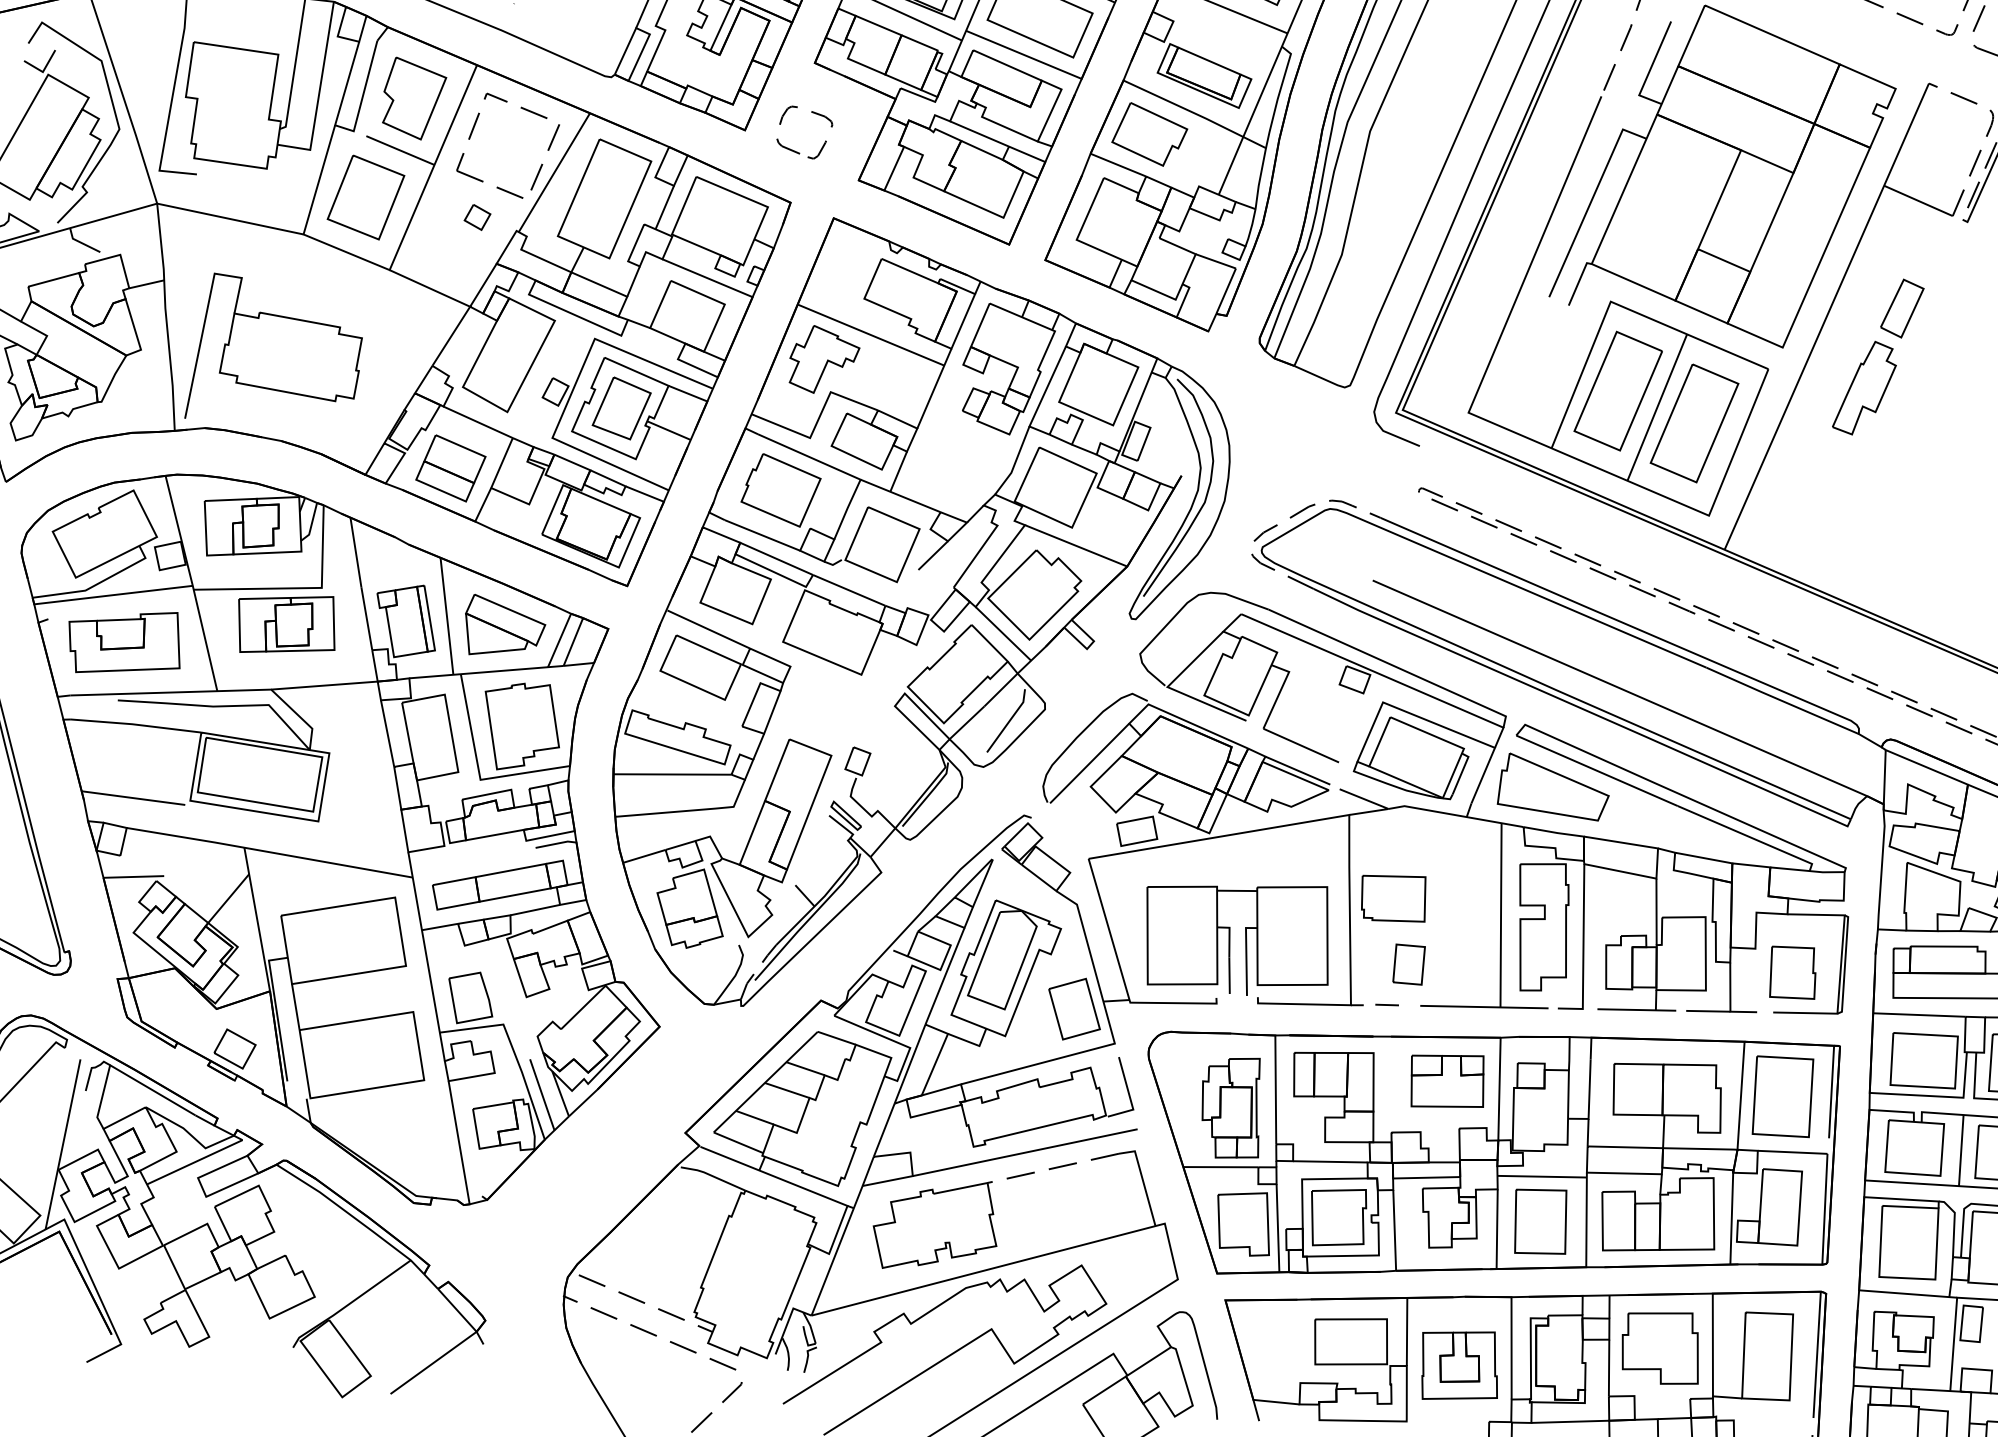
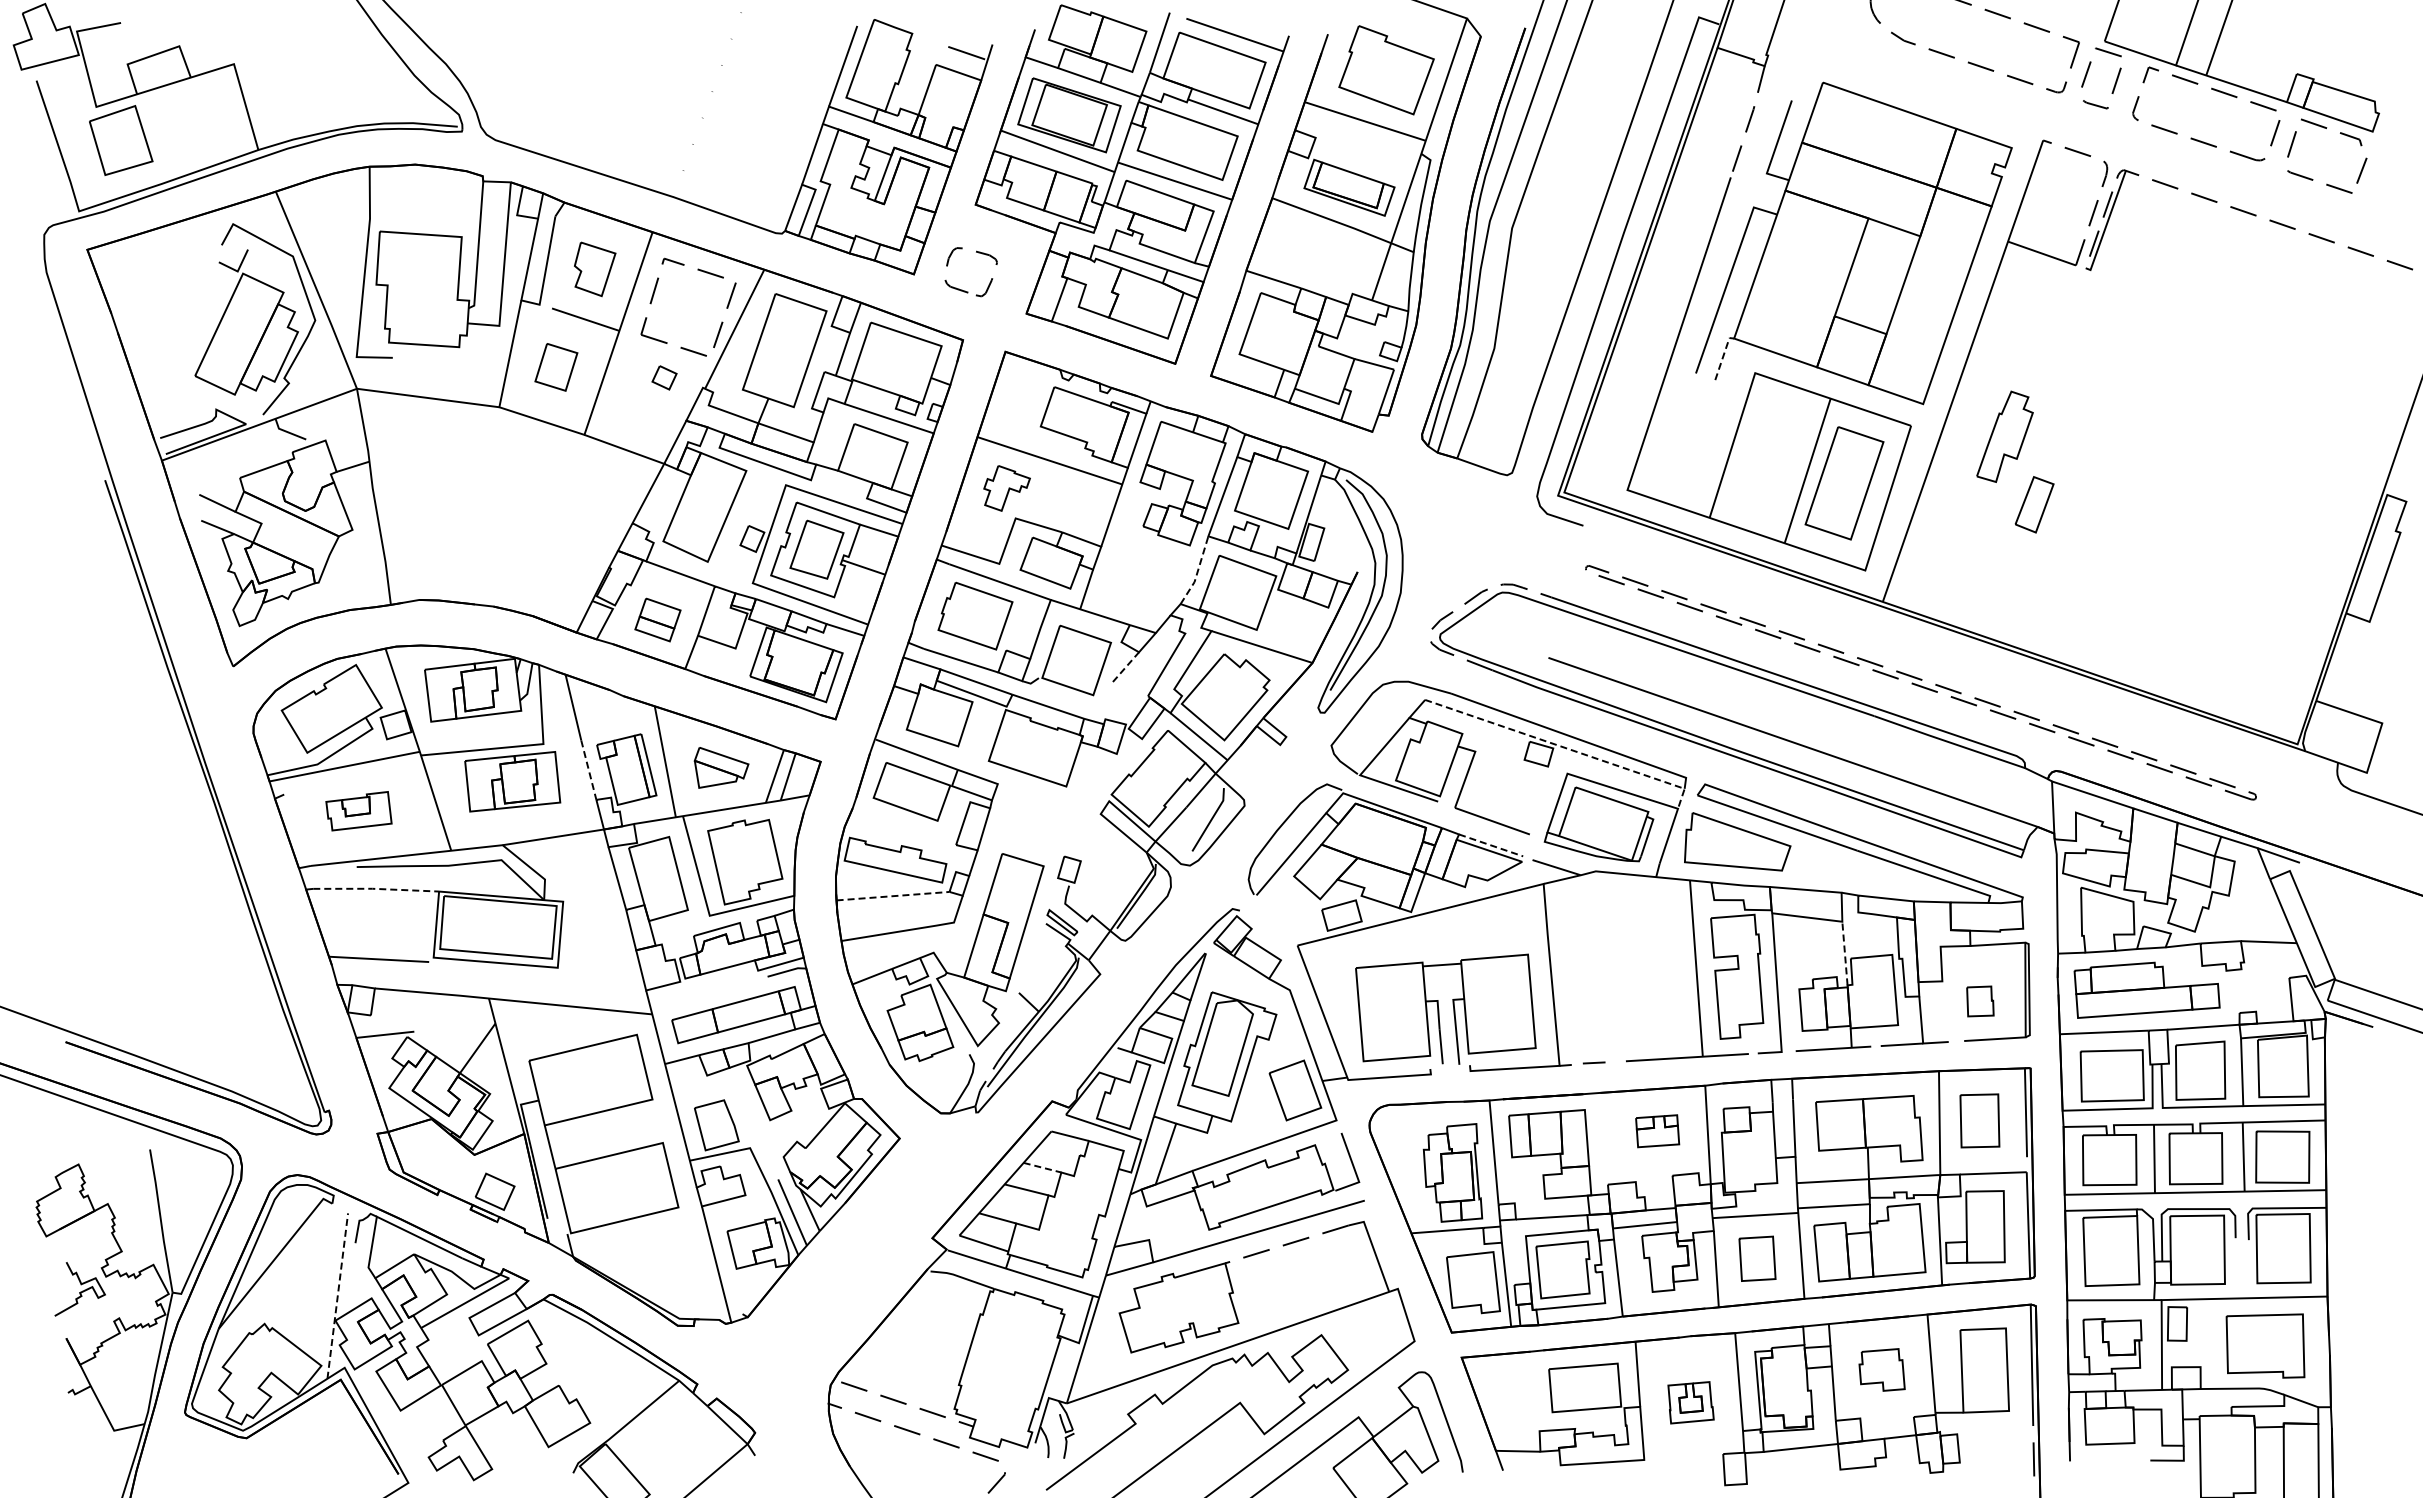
part: (414, 99) -> (595, 269), size x0.7
part: (1149, 134) -> (1301, 247), removed
part: (366, 197) -> (556, 367), size x0.6
line: (1579, 280) -> (1723, 355), solid -> dashed
part: (1902, 308) -> (2034, 504), moved
part: (275, 351) -> (481, 521), removed
part: (823, 360) -> (1006, 488), size x0.7
part: (1617, 390) -> (1768, 457), removed
line: (1015, 463) -> (1197, 572), solid -> dashed
part: (450, 467) -> (657, 619), size x0.7
line: (932, 555) -> (1125, 667), solid -> dashed
line: (366, 619) -> (588, 770), solid -> dashed
part: (504, 626) -> (721, 767), size x0.7
part: (124, 642) -> (358, 811), size x0.6
line: (1383, 676) -> (1565, 748), solid -> dashed
line: (135, 724) -> (375, 888), solid -> dashed
line: (1298, 770) -> (1491, 845), solid -> dashed
line: (672, 774) -> (893, 896), solid -> dashed
part: (1393, 897) -> (1592, 959), removed
line: (1656, 911) -> (1844, 953), solid -> dashed
part: (1408, 964) -> (1611, 1022), removed
part: (1793, 972) -> (1980, 1001), size x0.6
line: (806, 1068) -> (1043, 1167), solid -> dashed
part: (1447, 1080) -> (1657, 1130), size x0.6
part: (1782, 1096) -> (1979, 1120), size x0.7
line: (62, 1143) -> (337, 1295), solid -> dashed
part: (1540, 1221) -> (1757, 1258), size x0.7
part: (1660, 1346) -> (1881, 1369), size x0.6
part: (1459, 1365) -> (1690, 1402), size x0.6

